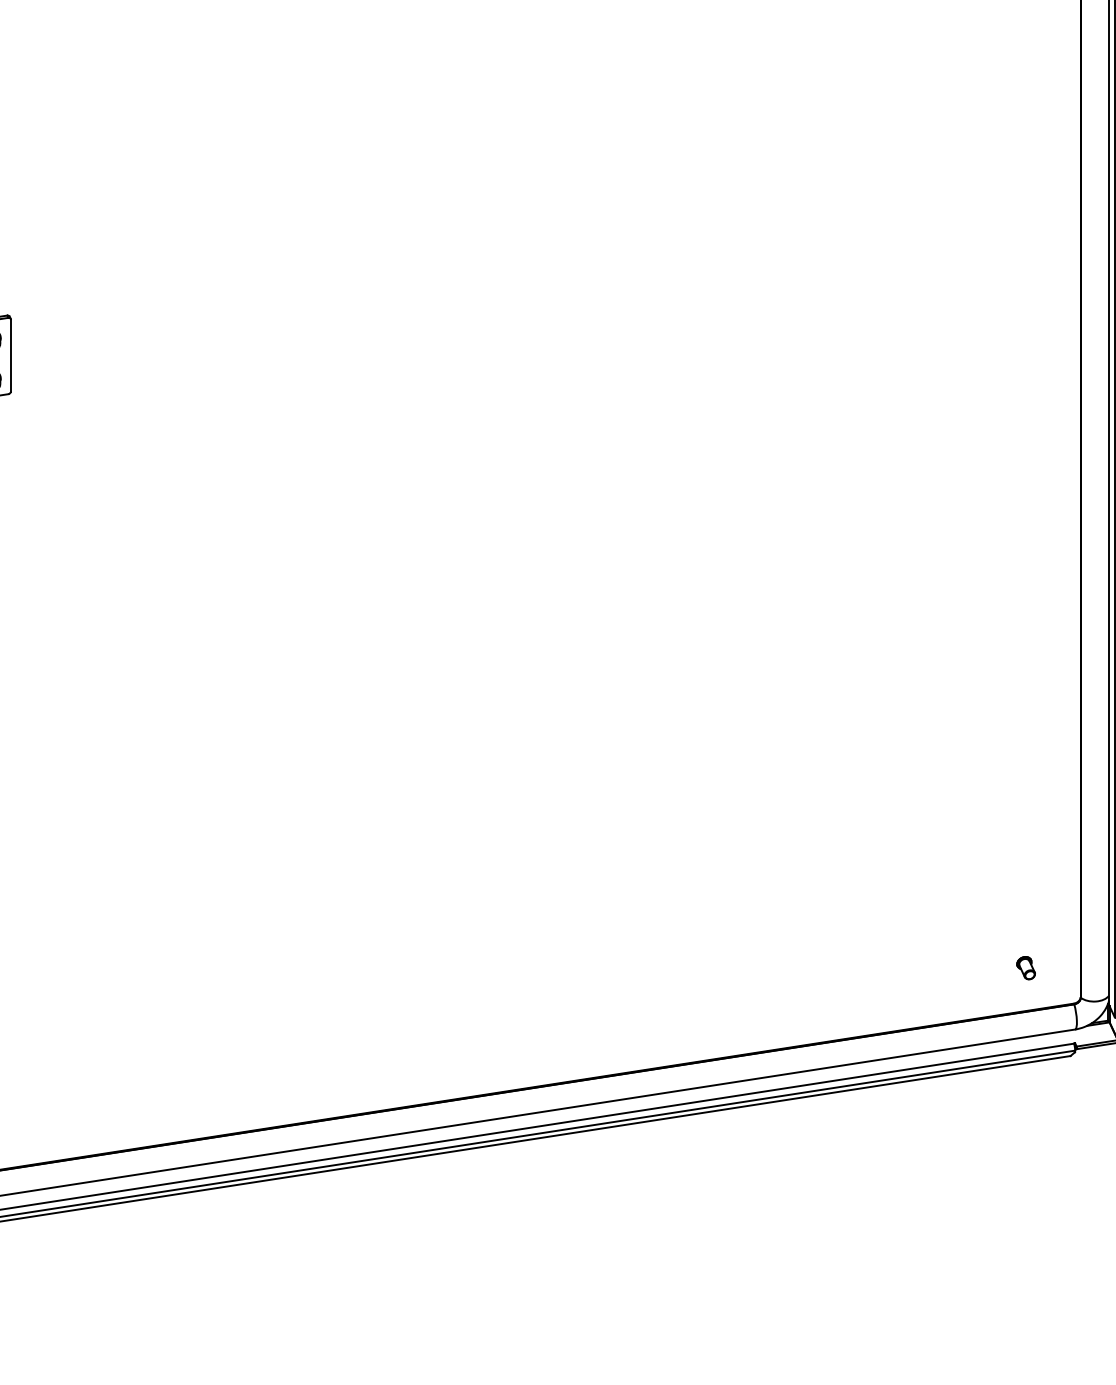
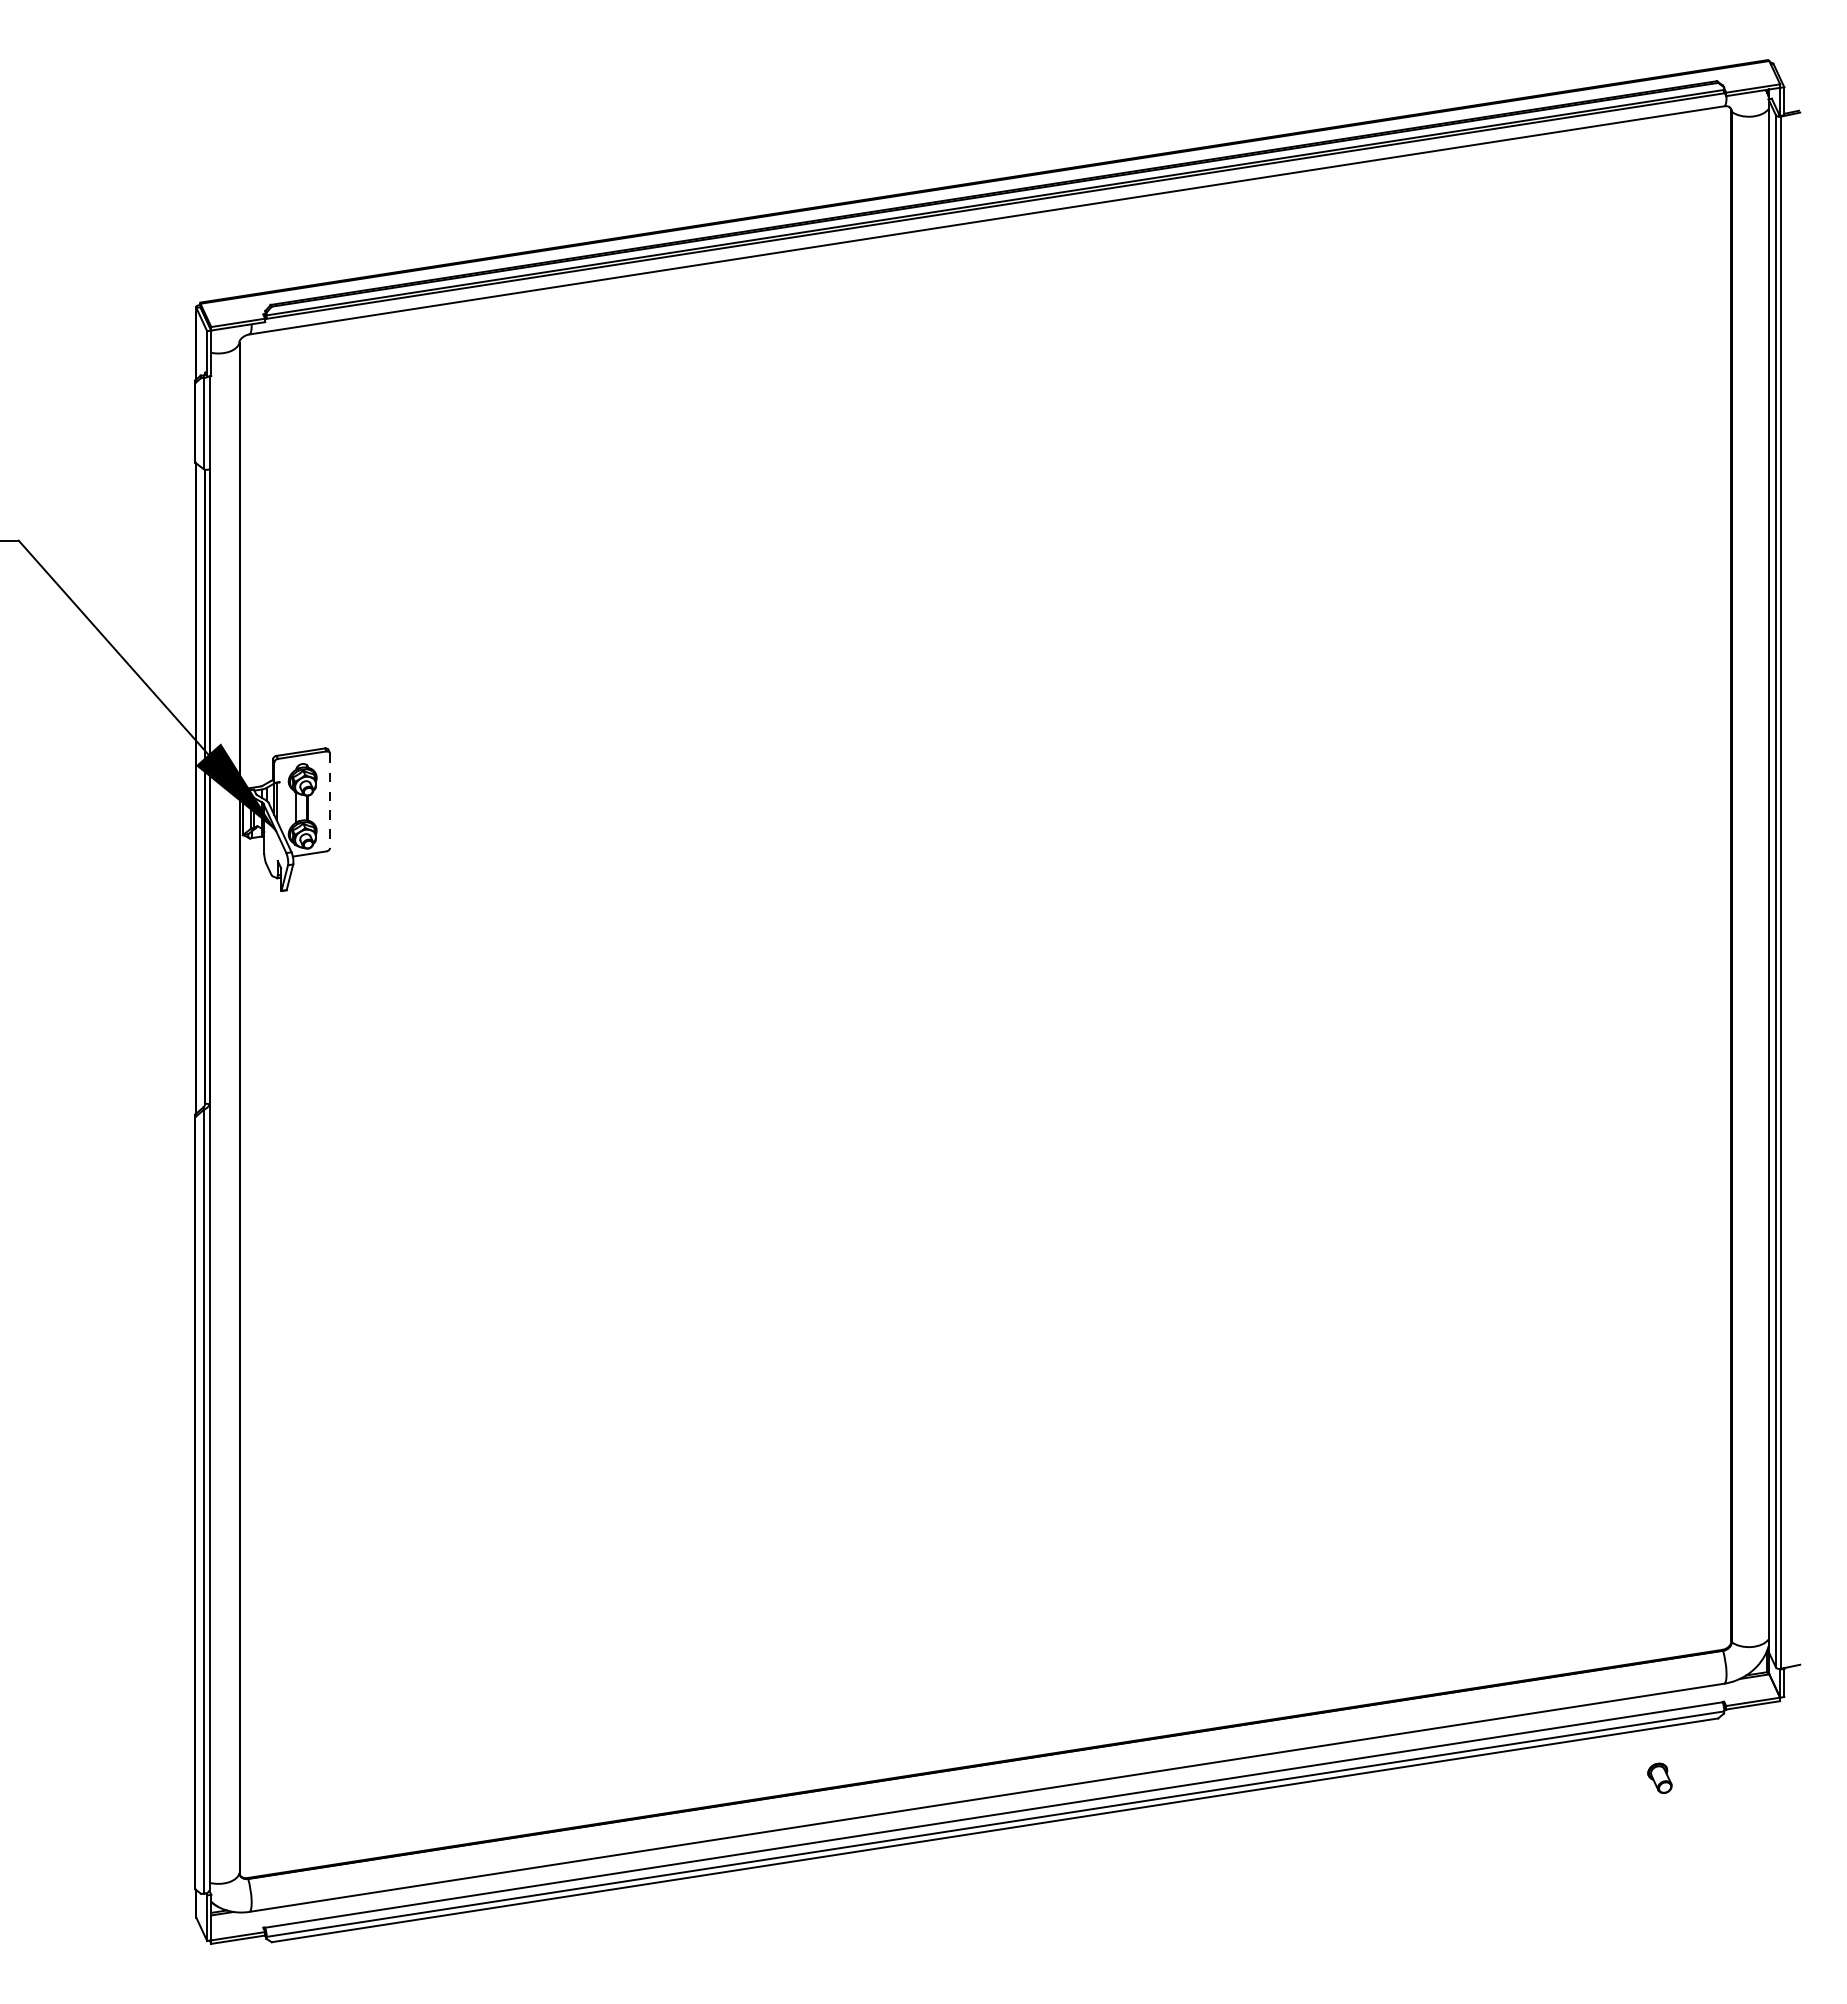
line: (11, 356) -> (330, 801), solid -> dashed
part: (1025, 967) -> (1659, 1777), moved

